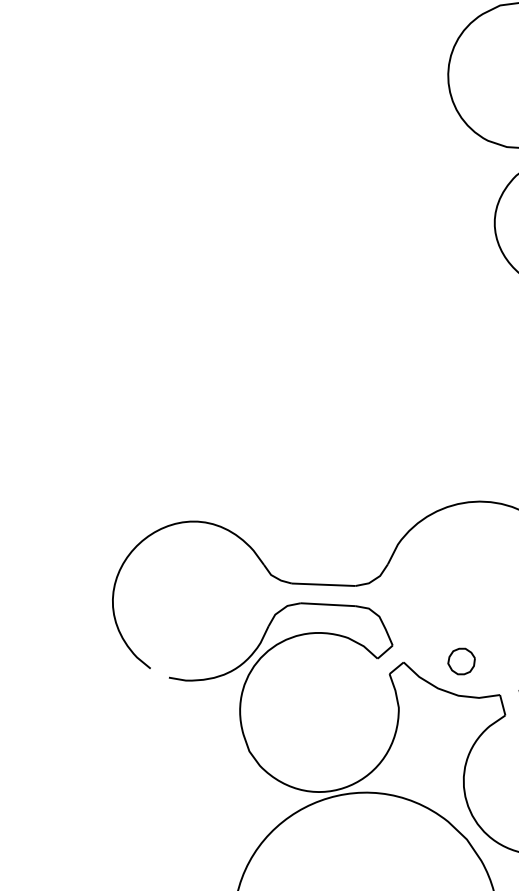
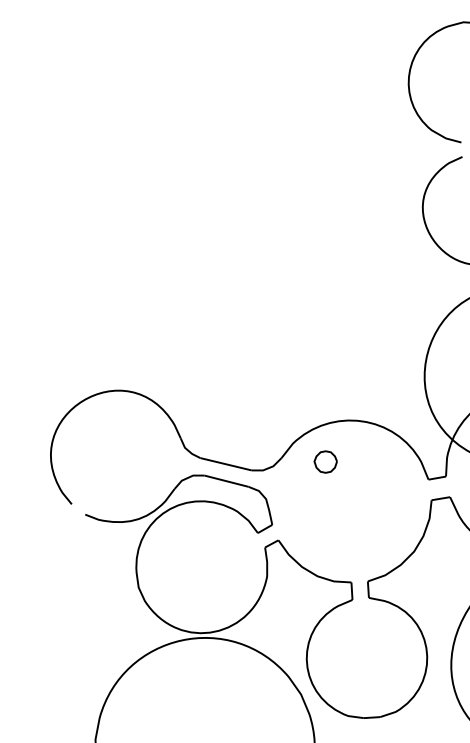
part: (461, 660) -> (325, 461), moved

